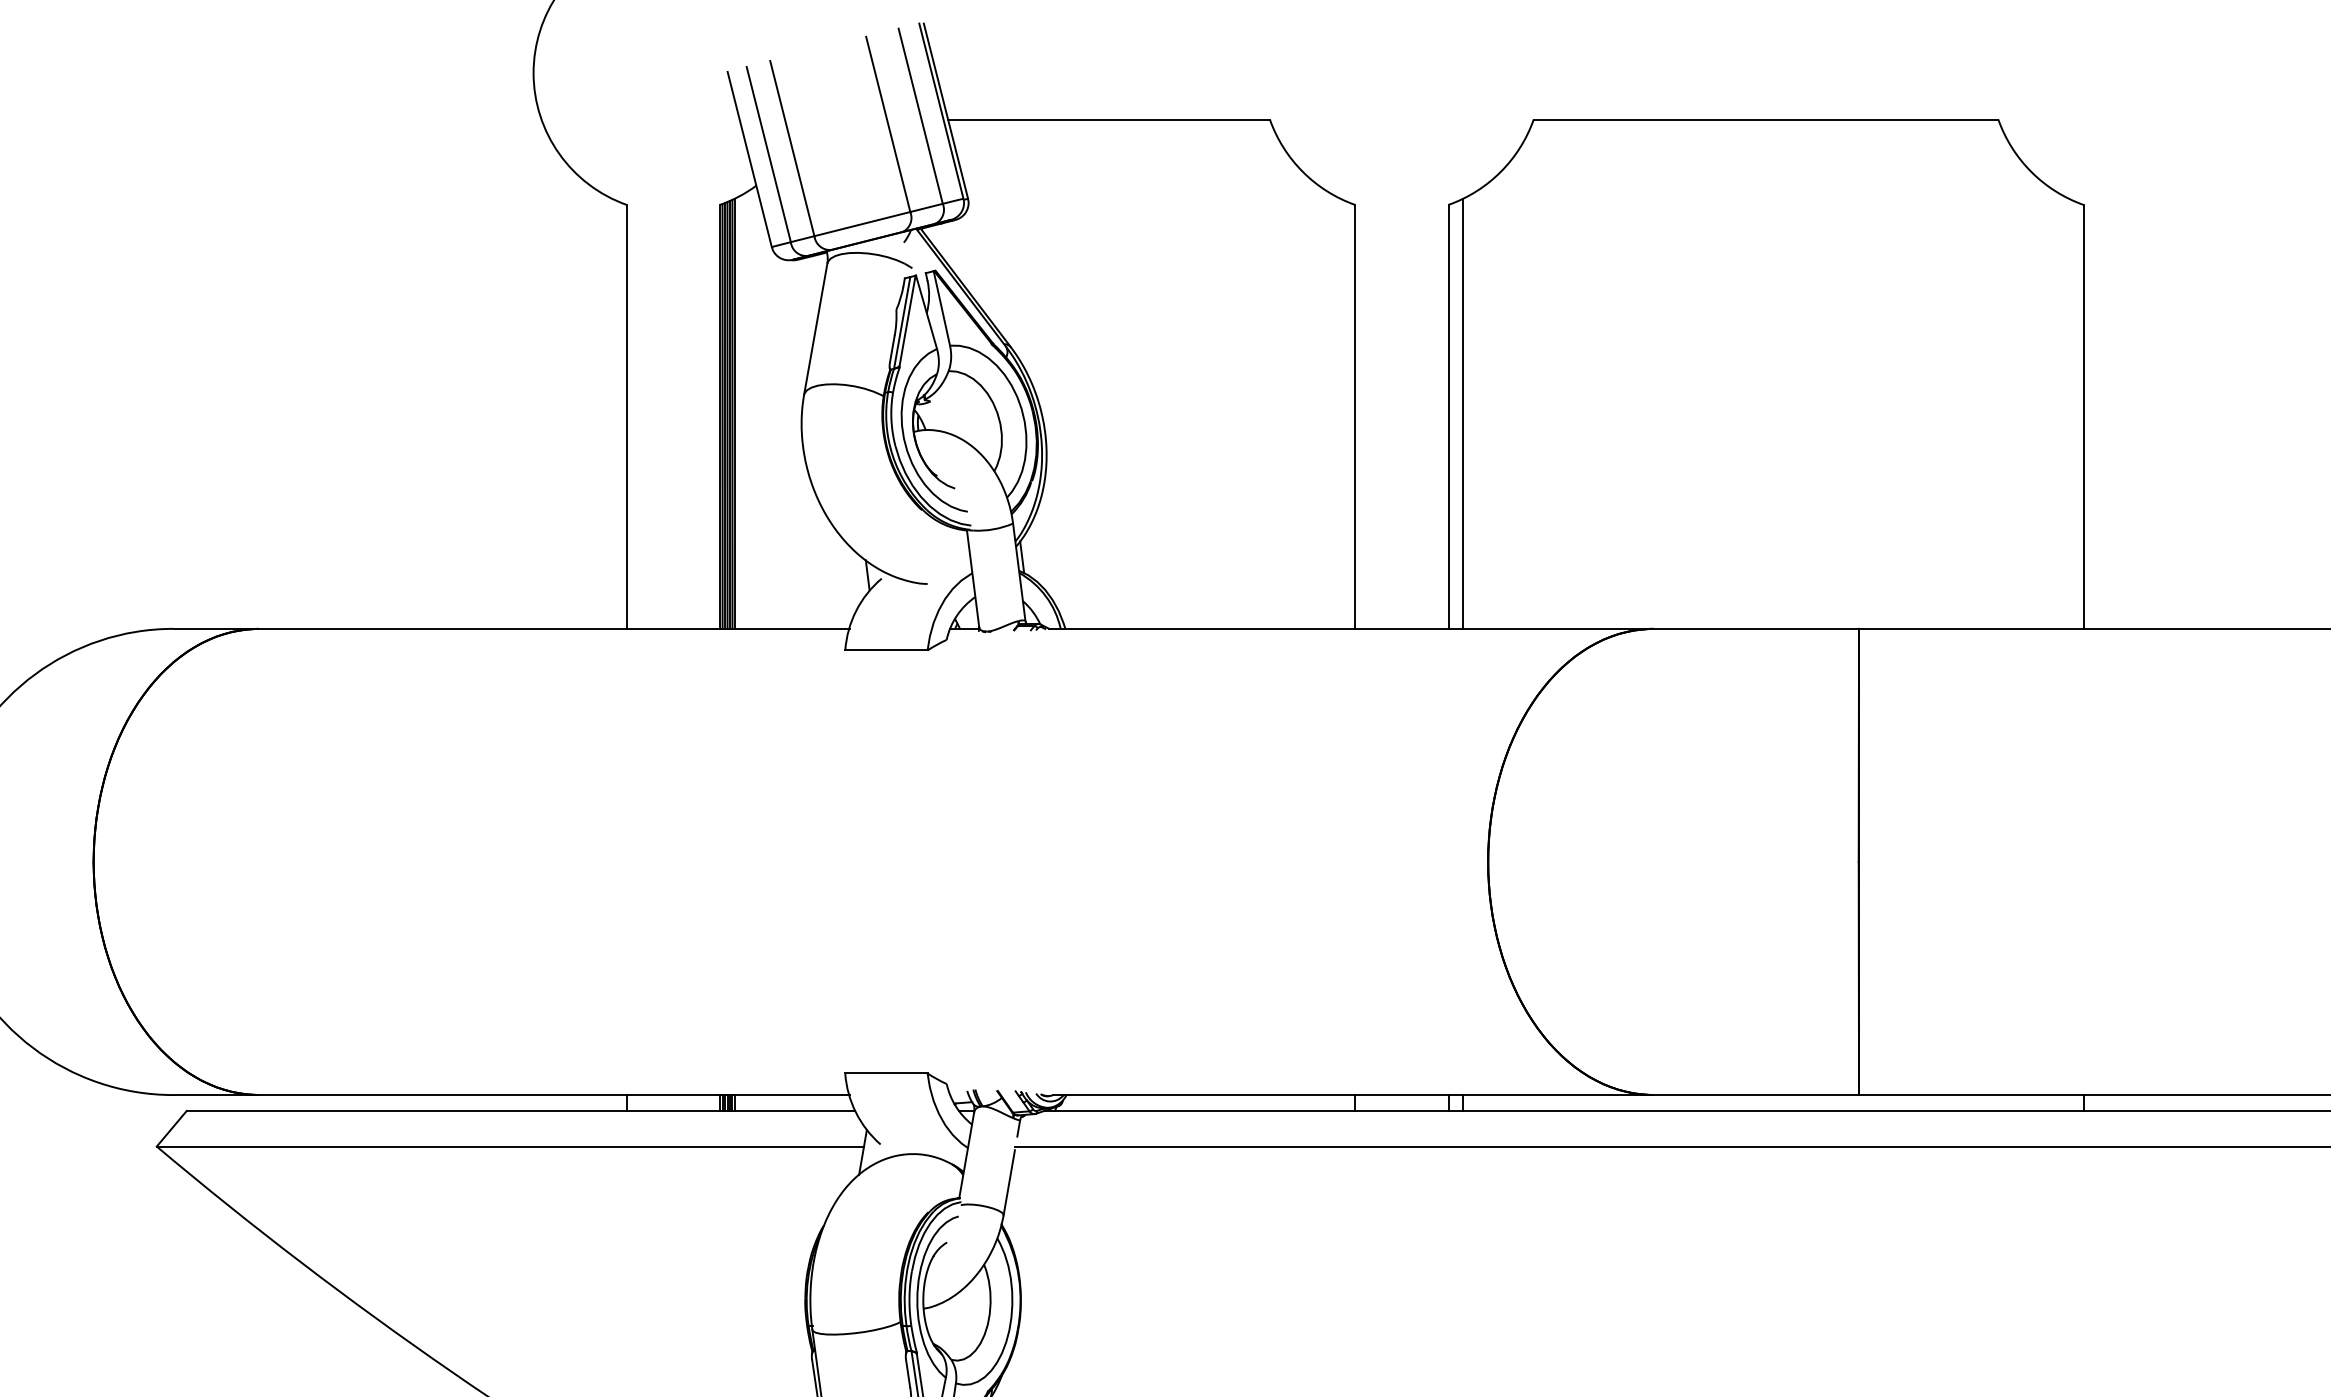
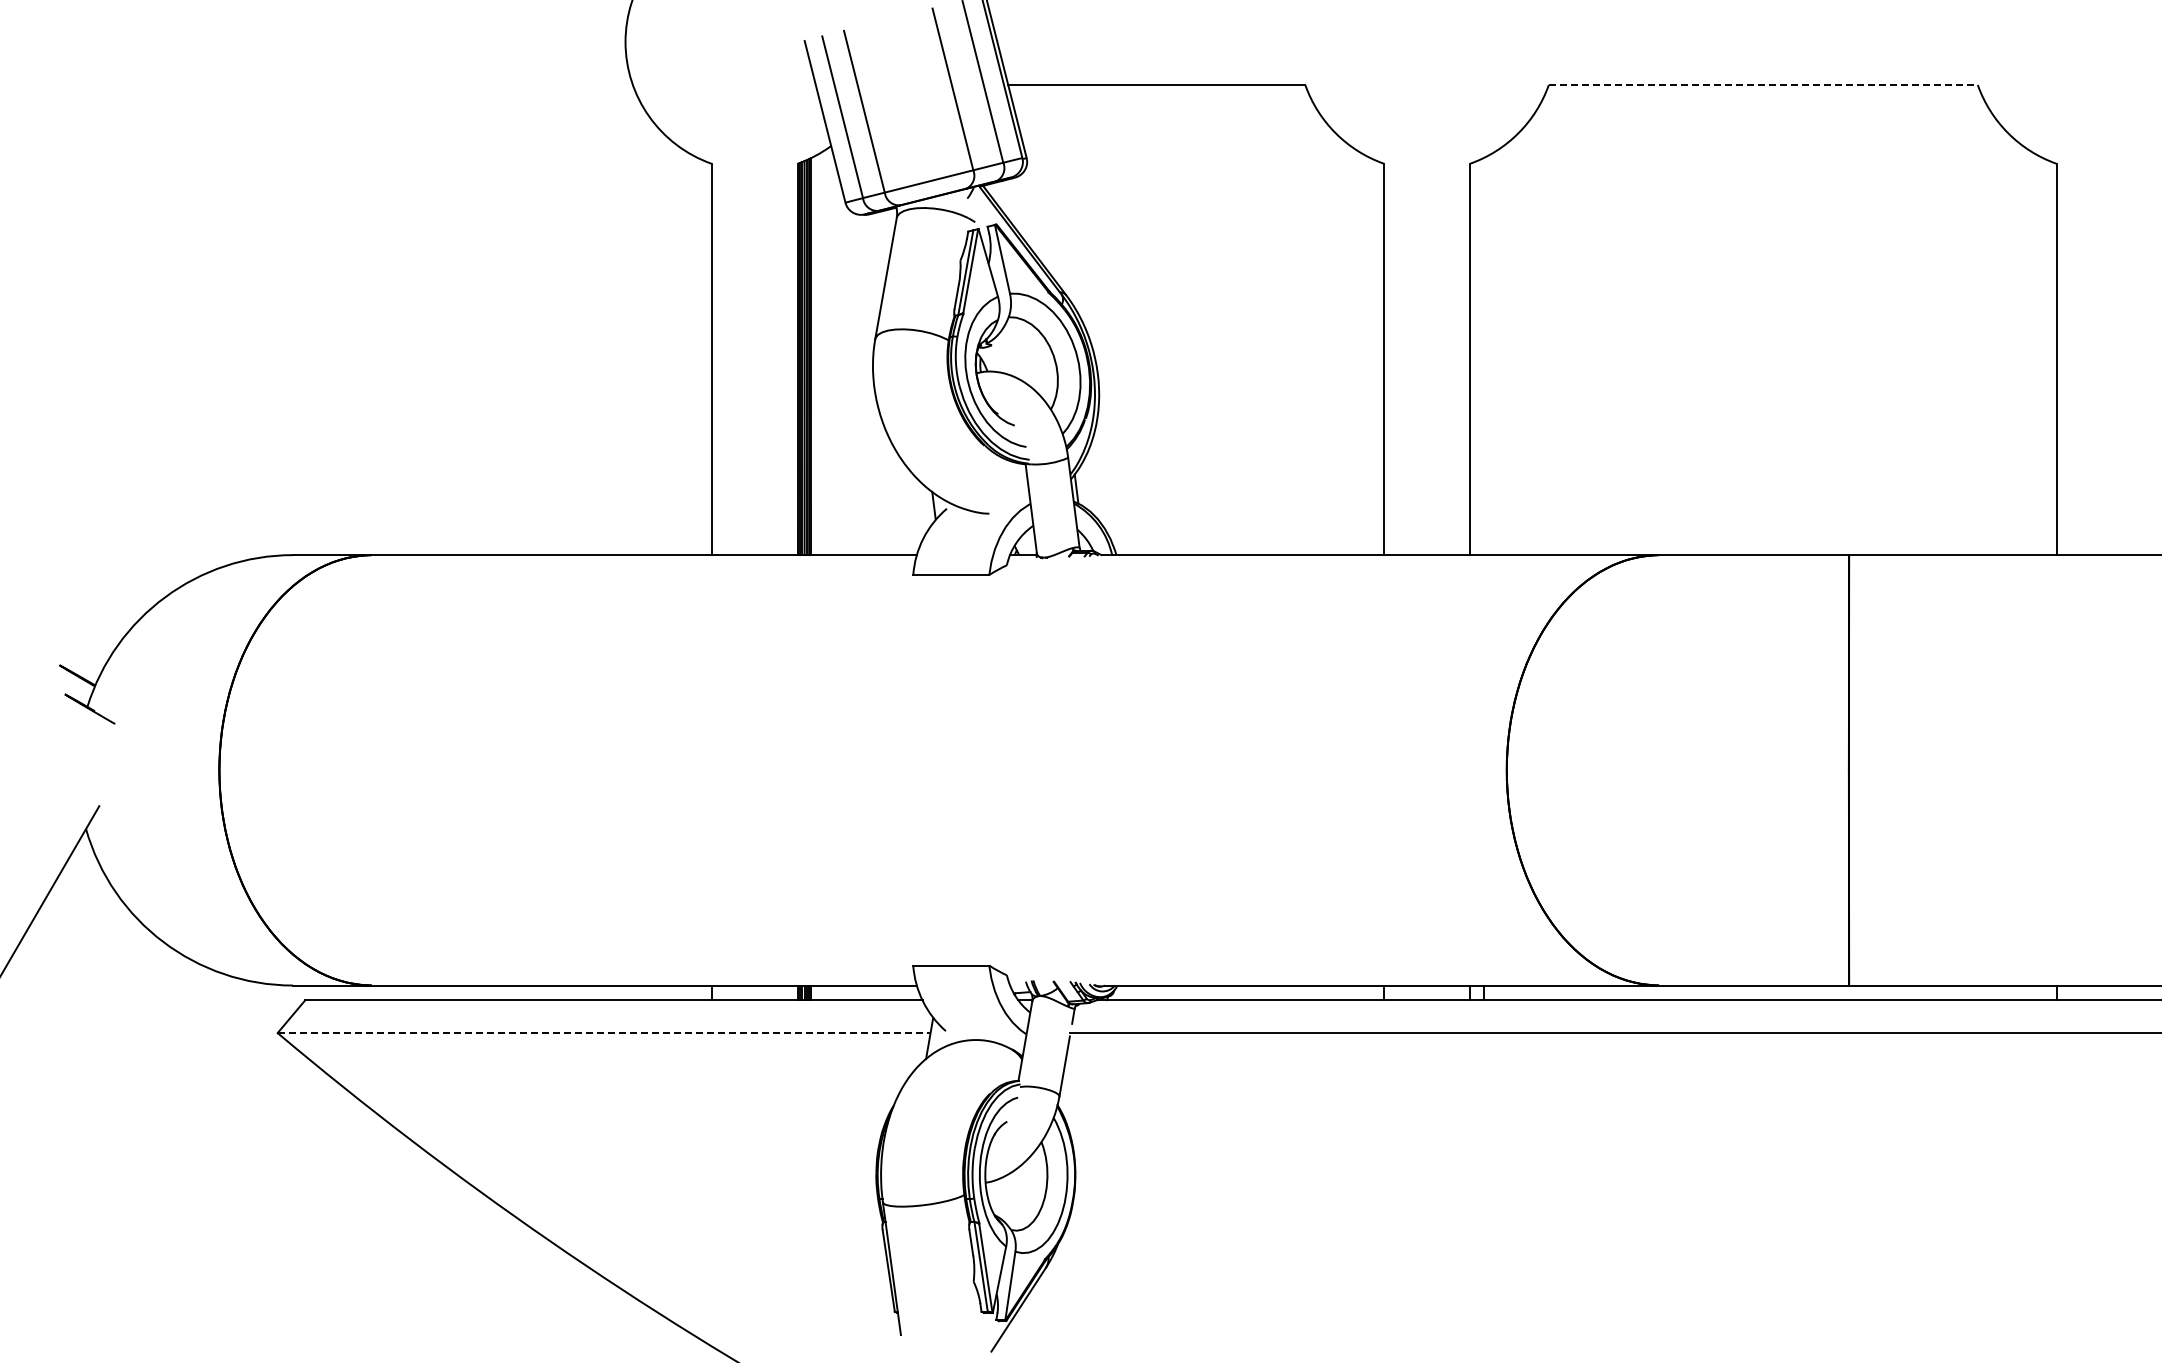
line: (1766, 120) -> (1763, 85), solid -> dashed
line: (1462, 413) -> (1483, 356), removed
line: (510, 1147) -> (604, 1033), solid -> dashed

